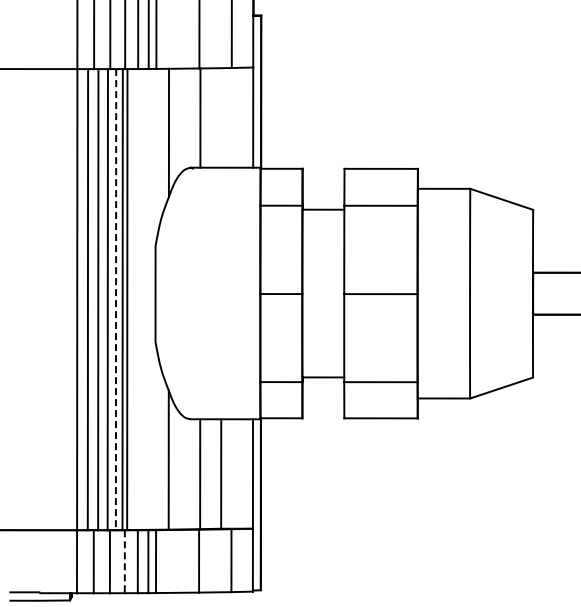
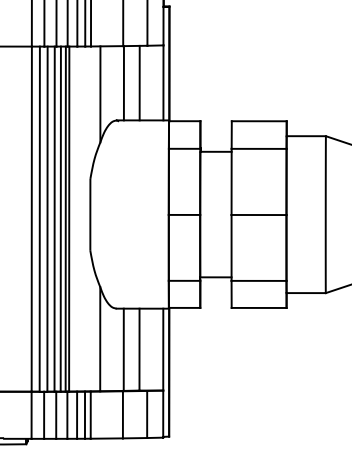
line: (221, 117) -> (139, 82), added
line: (116, 299) -> (61, 219), dashed -> solid
line: (124, 562) -> (67, 415), dashed -> solid

